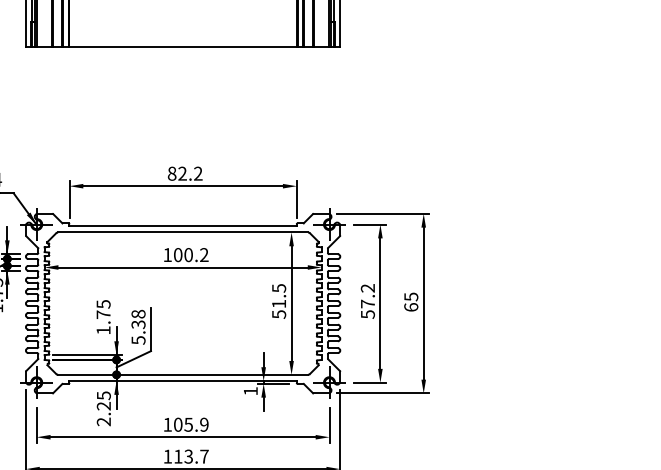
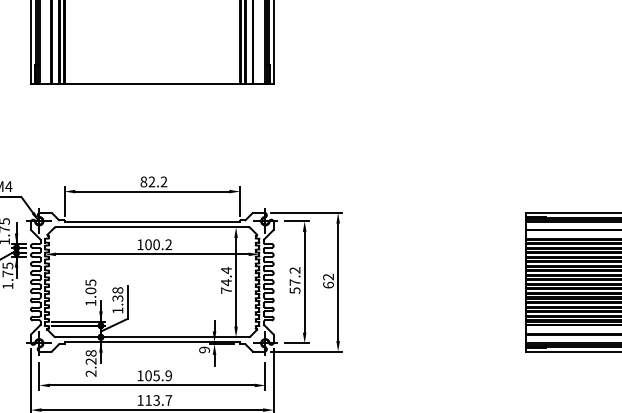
text: (411, 296) -> (328, 276), 65 -> 62
text: (279, 301) -> (226, 280), 51.5 -> 74.4
text: (103, 314) -> (90, 290), 1.75 -> 1.05
text: (138, 340) -> (117, 310), 5.38 -> 1.38
text: (250, 390) -> (204, 349), 1 -> 9
text: (103, 395) -> (90, 353), 2.25 -> 2.28

